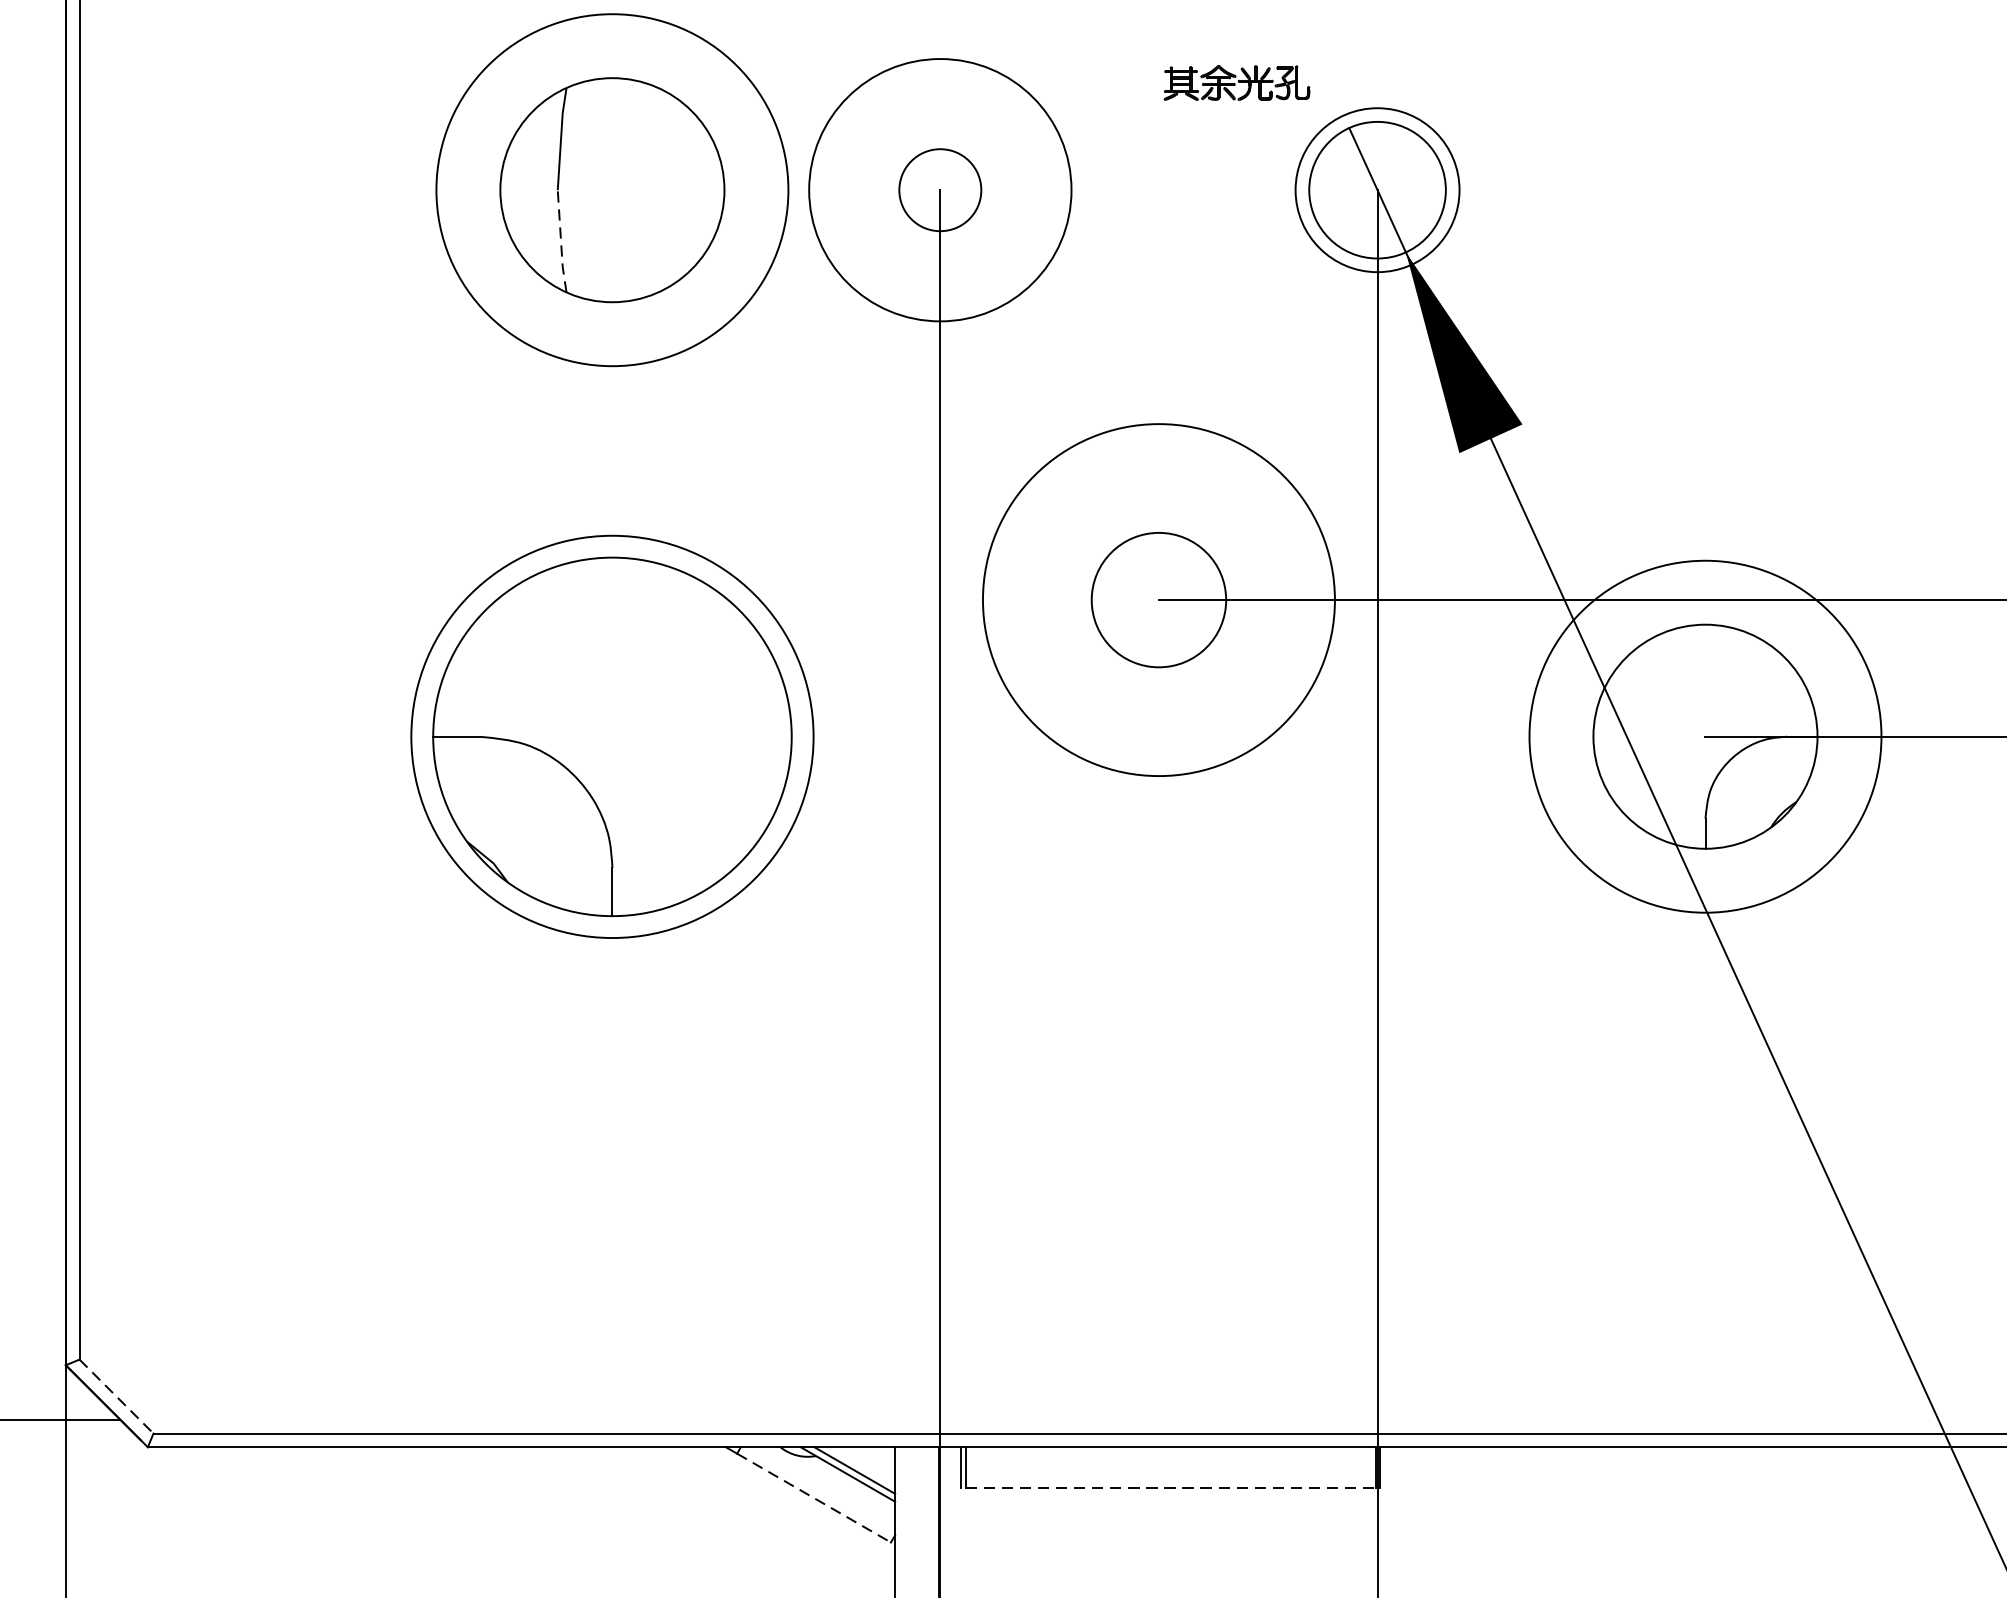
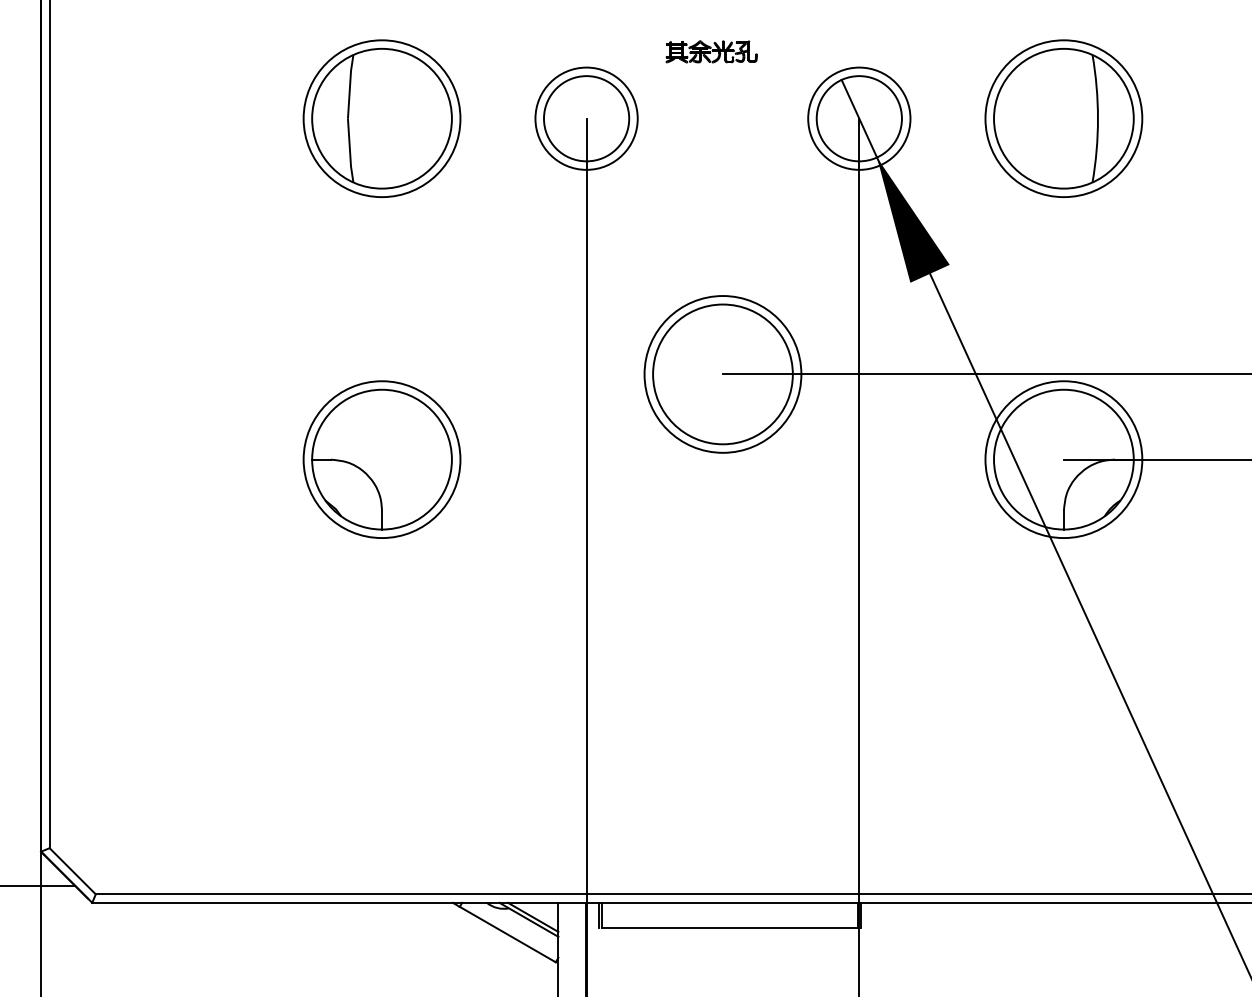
part: (1236, 82) -> (711, 51), moved
circle: (611, 189) -> (381, 118), size x0.71
circle: (940, 189) -> (586, 118), size x0.62
circle: (940, 189) -> (586, 118), size x1.67
part: (1704, 189) -> (1063, 118), added
line: (561, 242) -> (350, 151), dashed -> solid
circle: (1158, 600) -> (722, 374), size x0.71
circle: (1158, 600) -> (722, 374), size x1.67
part: (611, 736) -> (381, 459), size x0.62
circle: (1704, 736) -> (1063, 459), size x0.71
line: (116, 1396) -> (72, 871), dashed -> solid
line: (1171, 1488) -> (730, 928), dashed -> solid
line: (815, 1497) -> (508, 934), dashed -> solid

